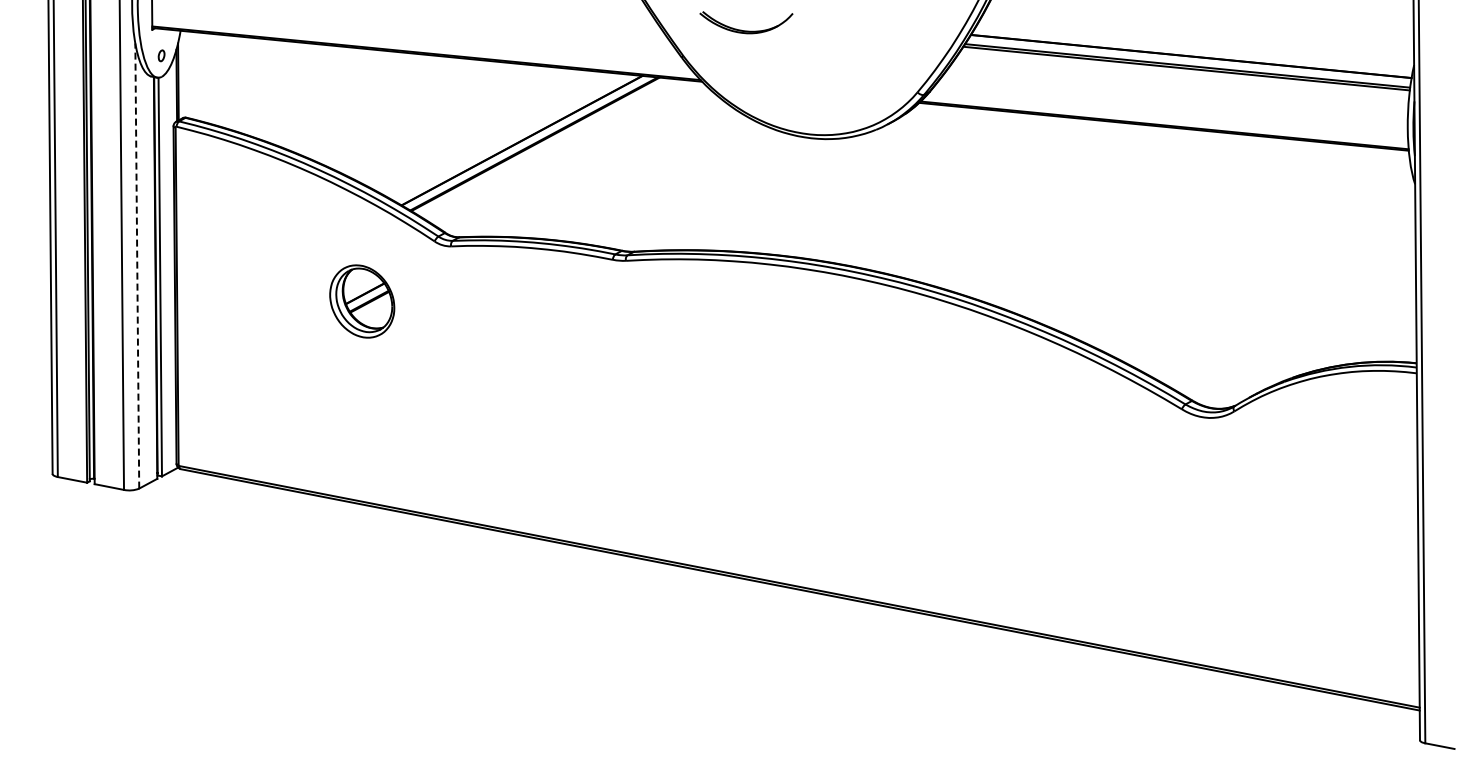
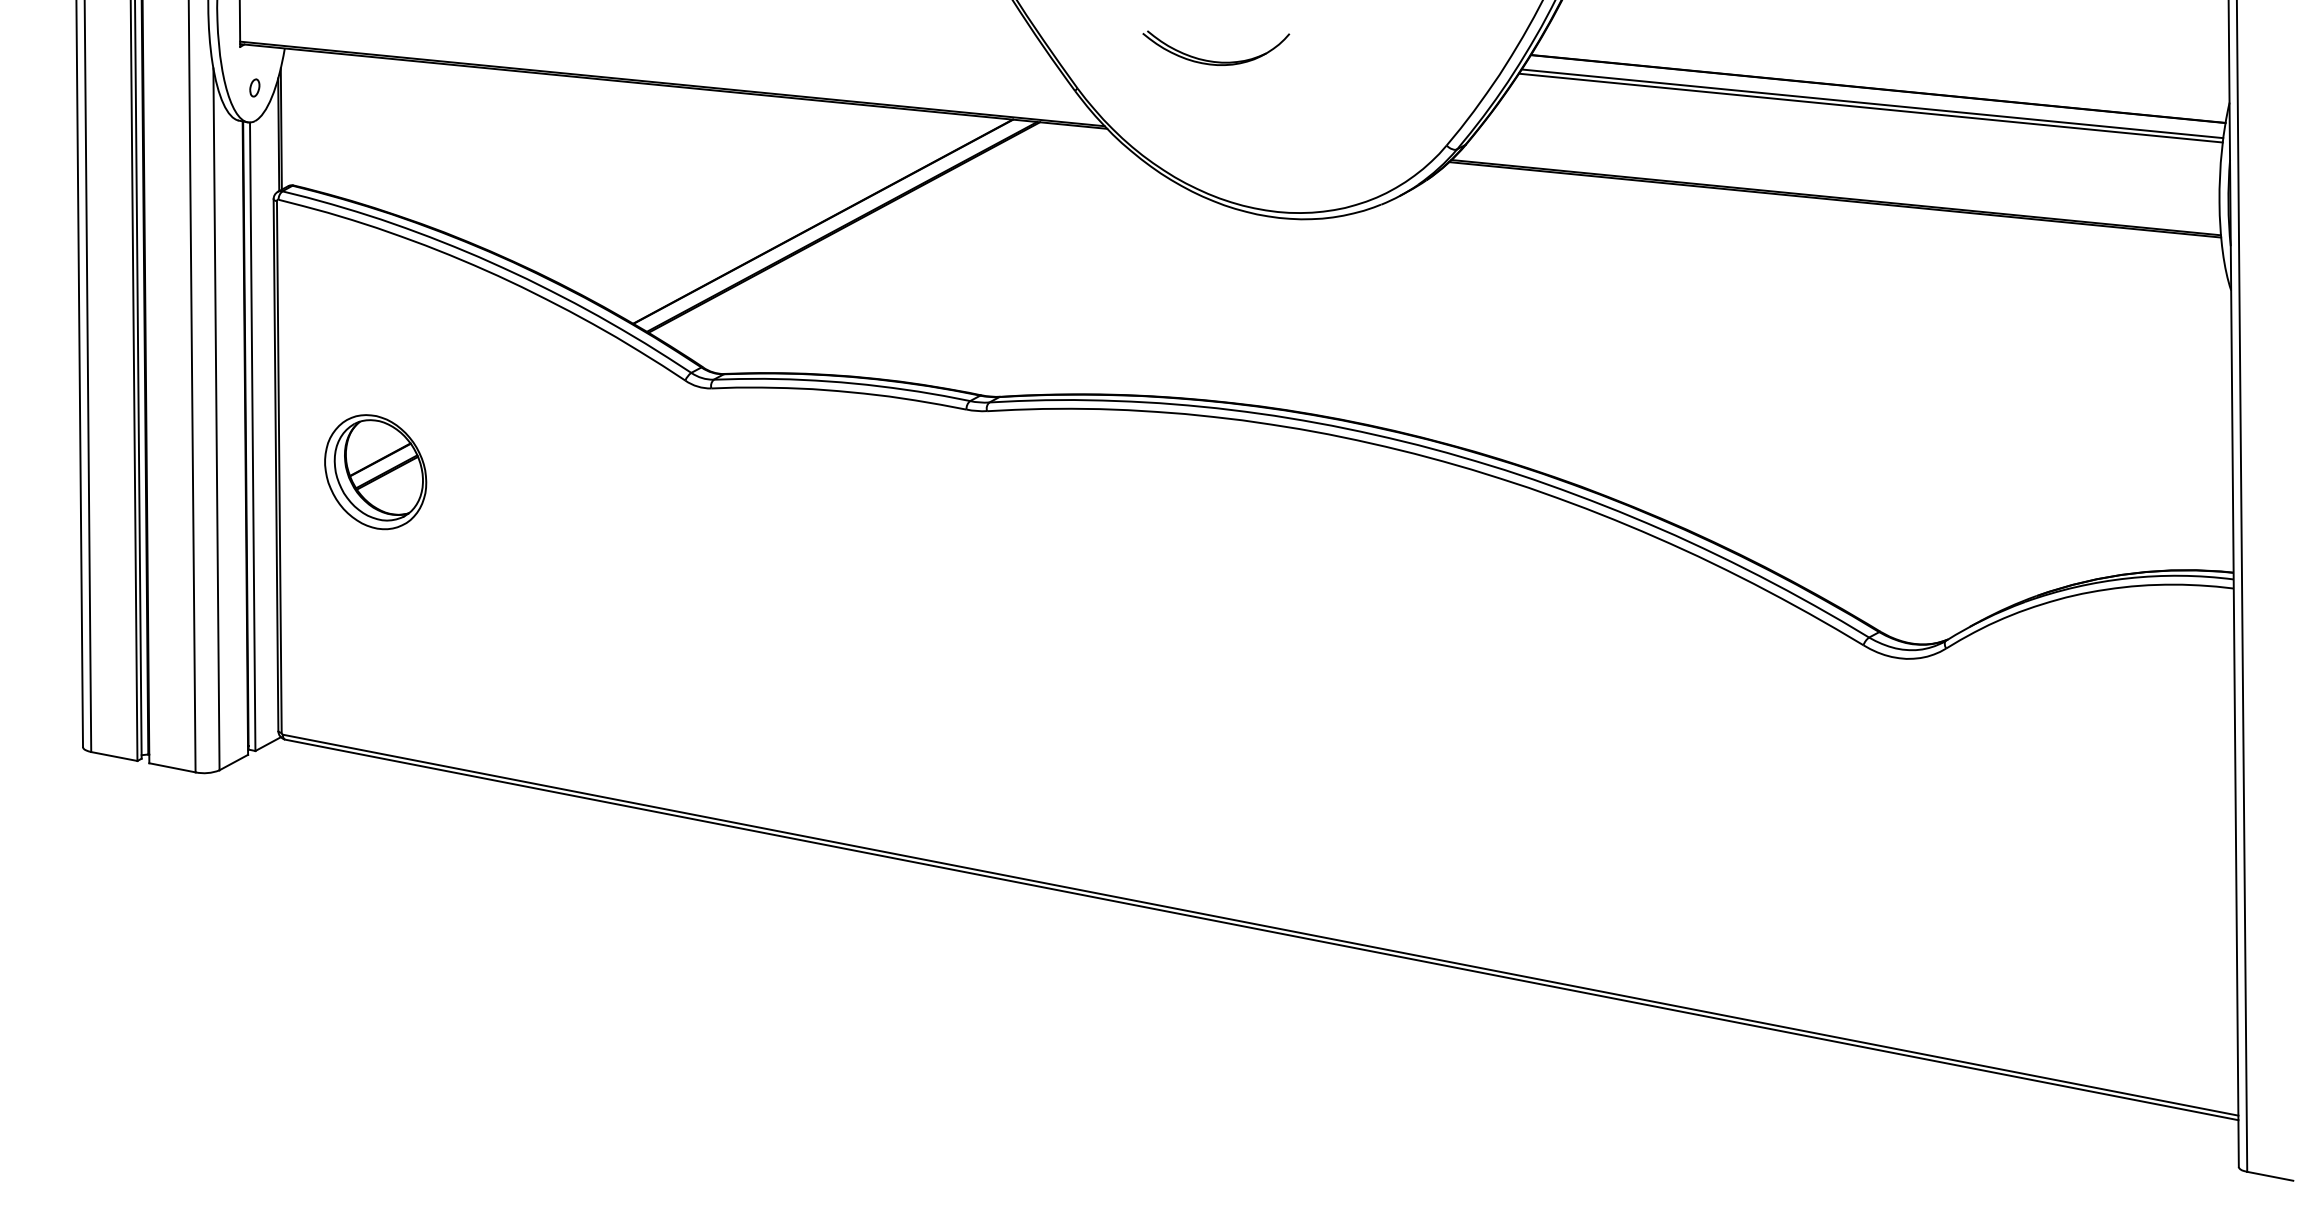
part: (746, 30) -> (1216, 60), moved
line: (137, 266) -> (216, 420), dashed -> solid
part: (362, 301) -> (376, 472), moved

